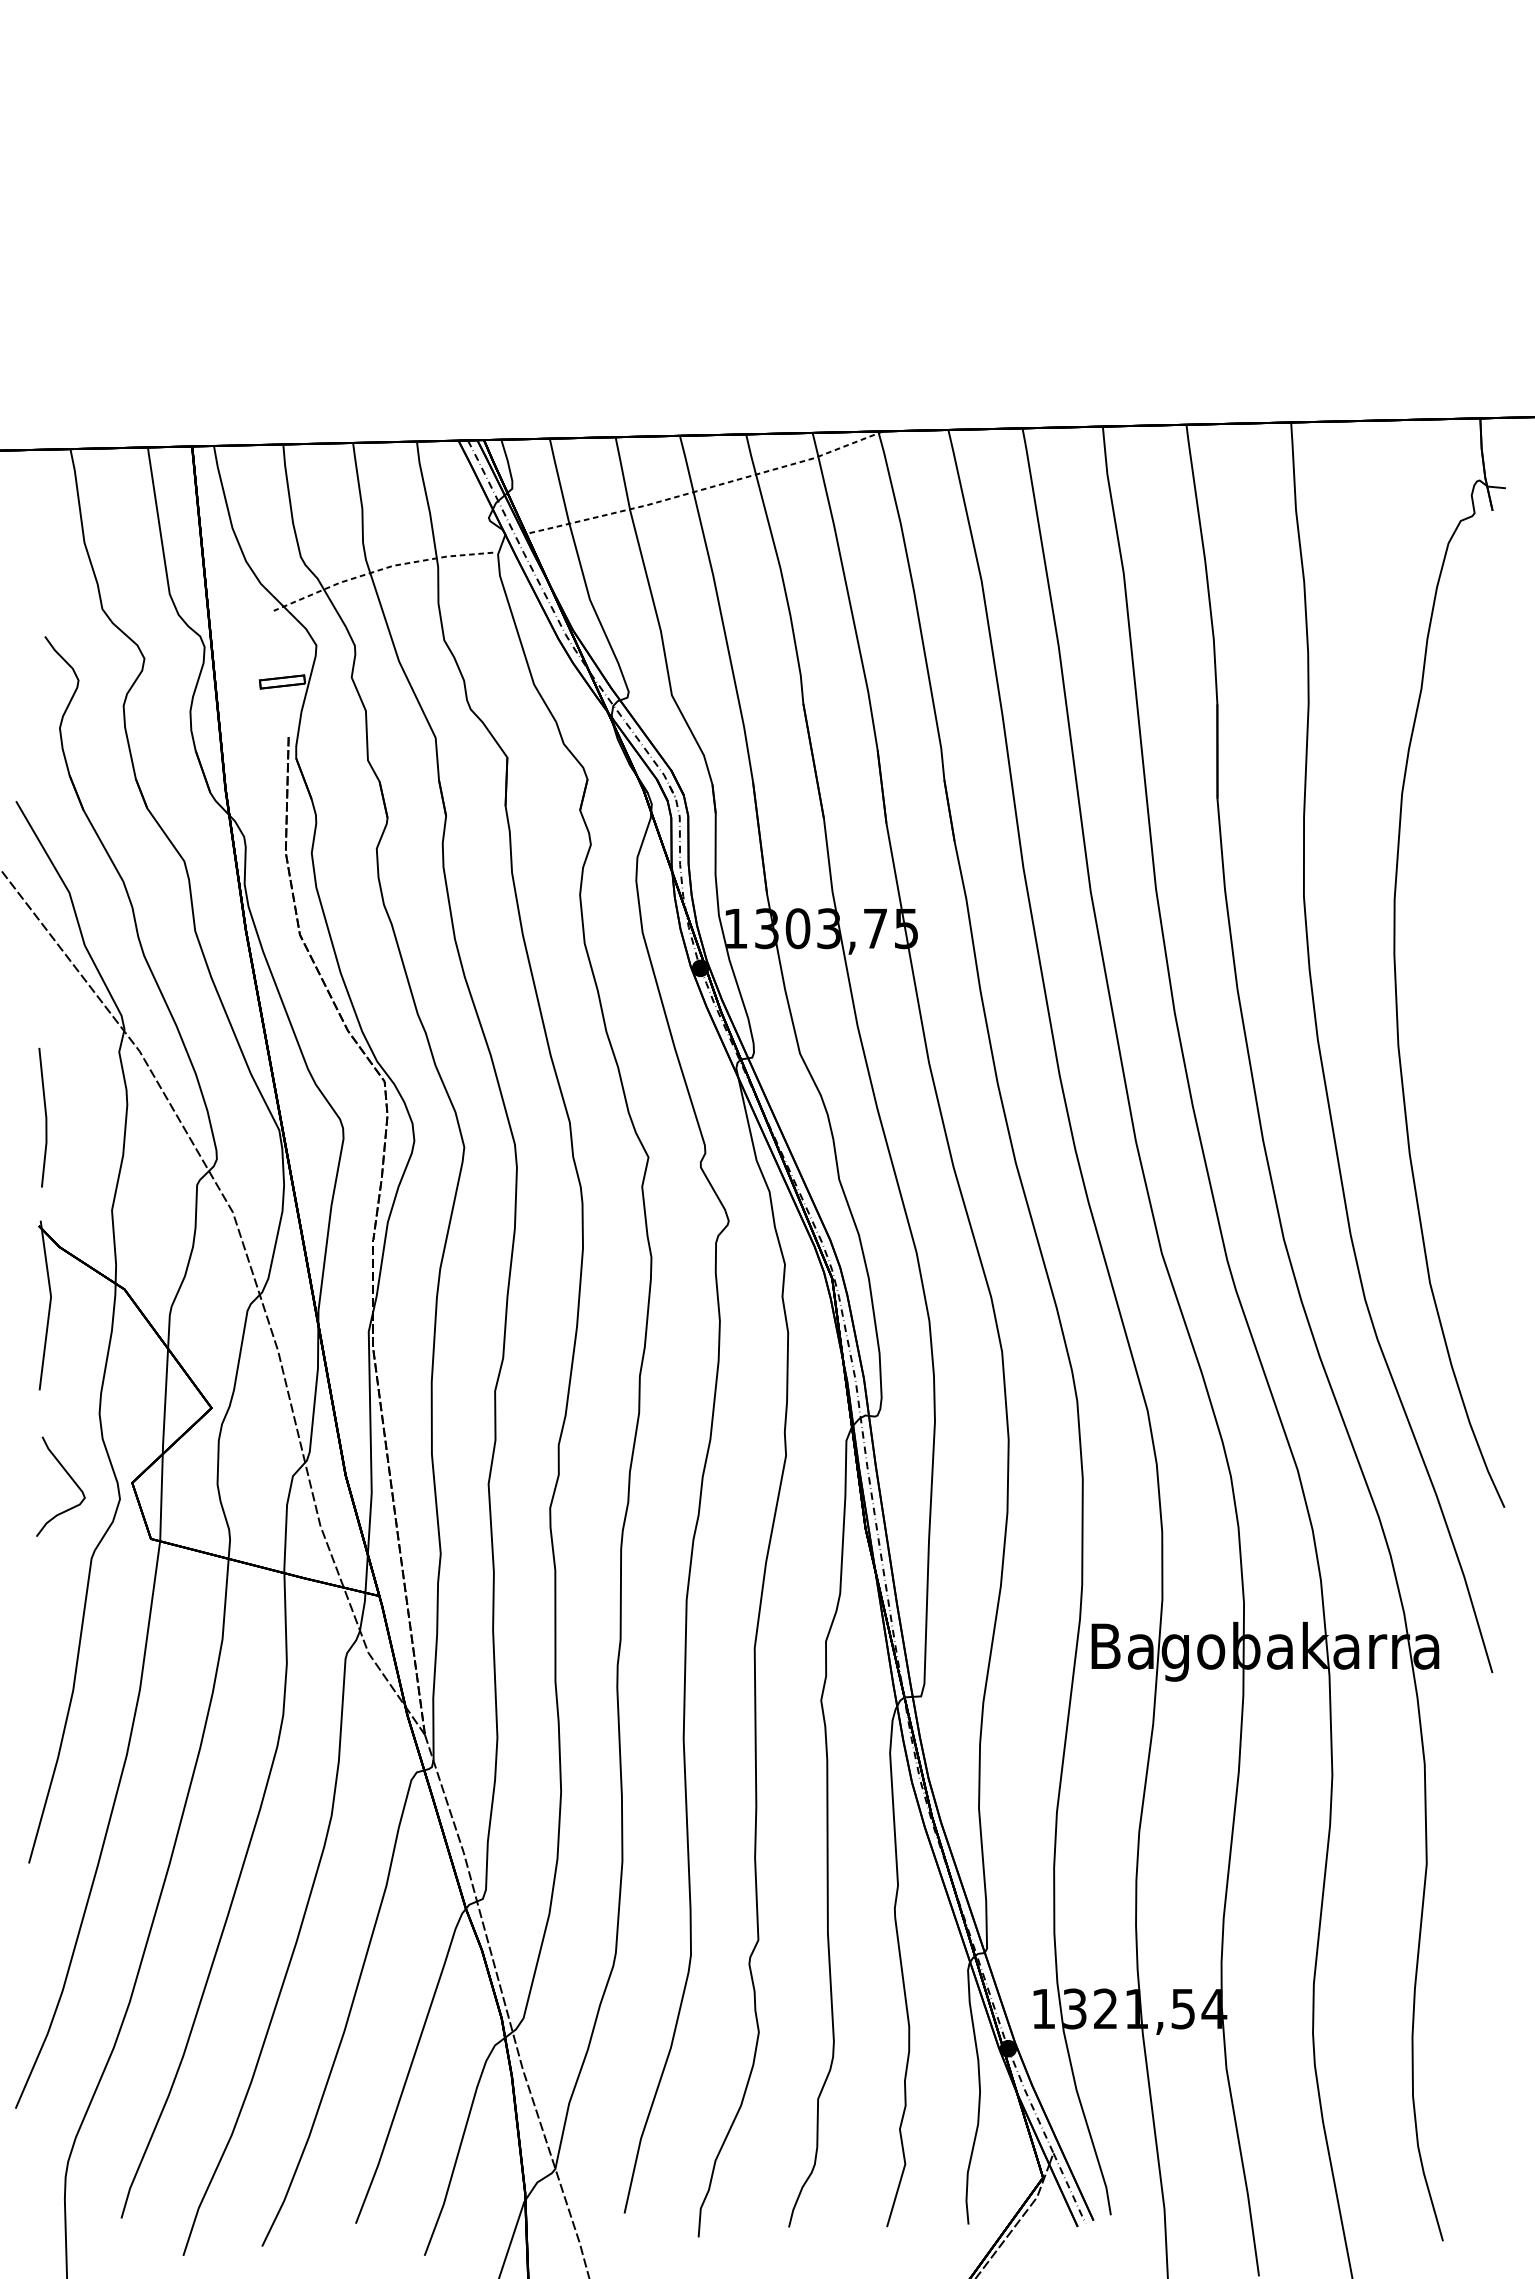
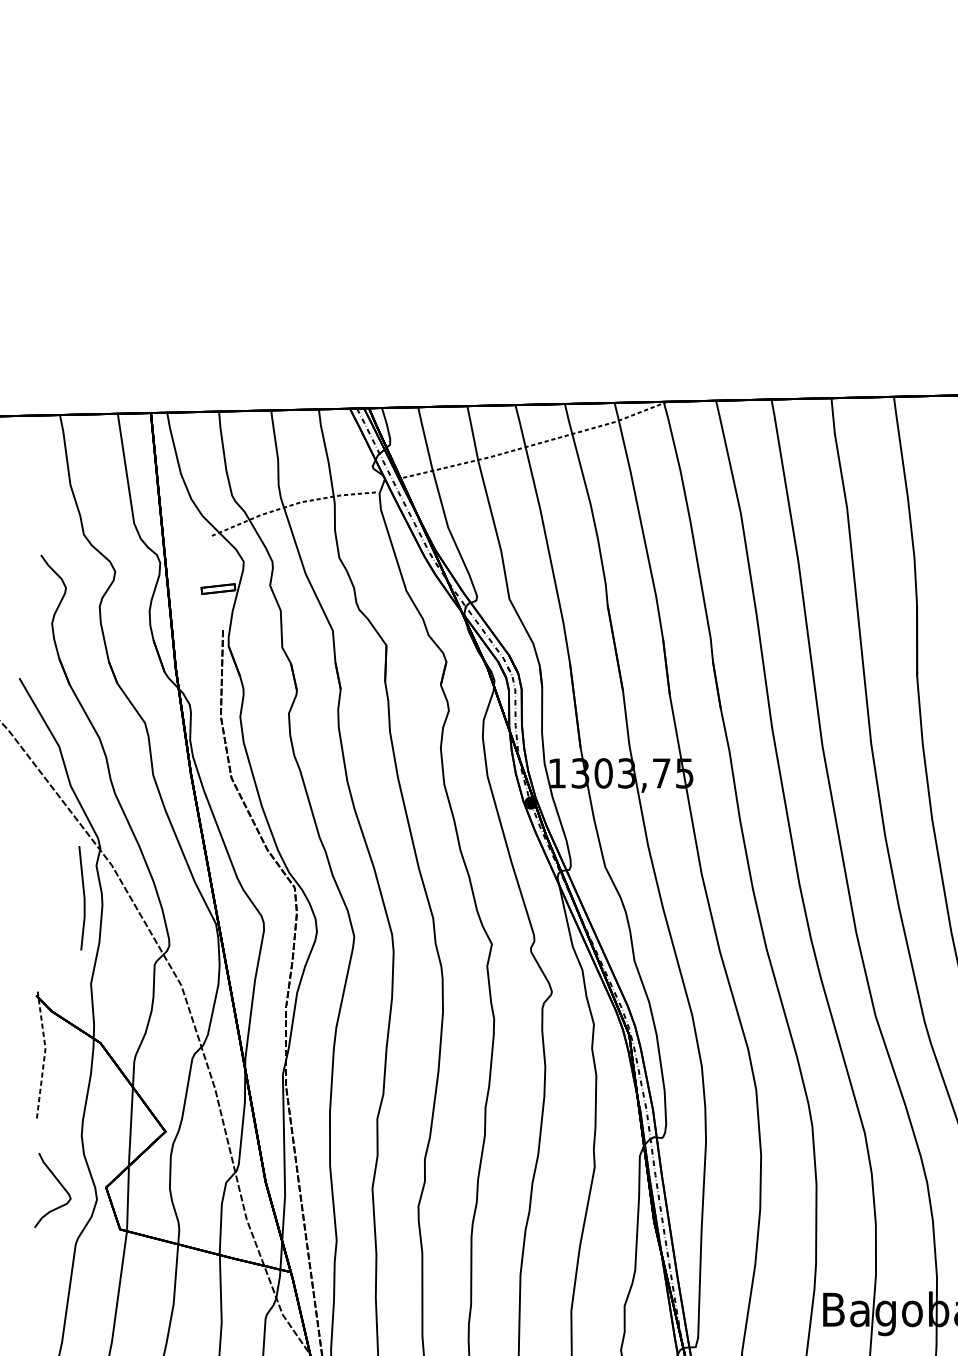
line: (45, 1117) -> (83, 898), moved
line: (50, 1304) -> (45, 1054), solid -> dashed

